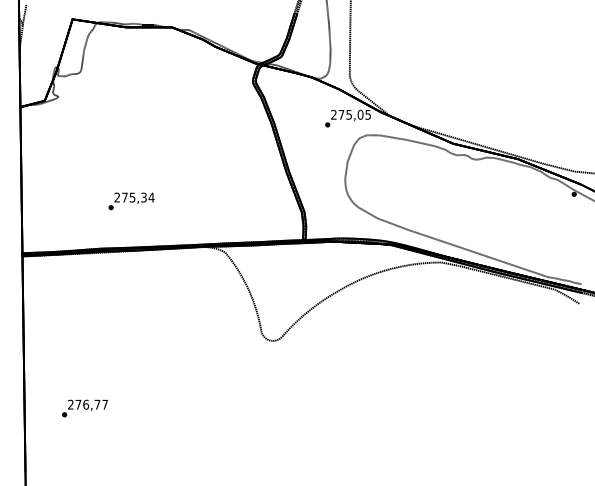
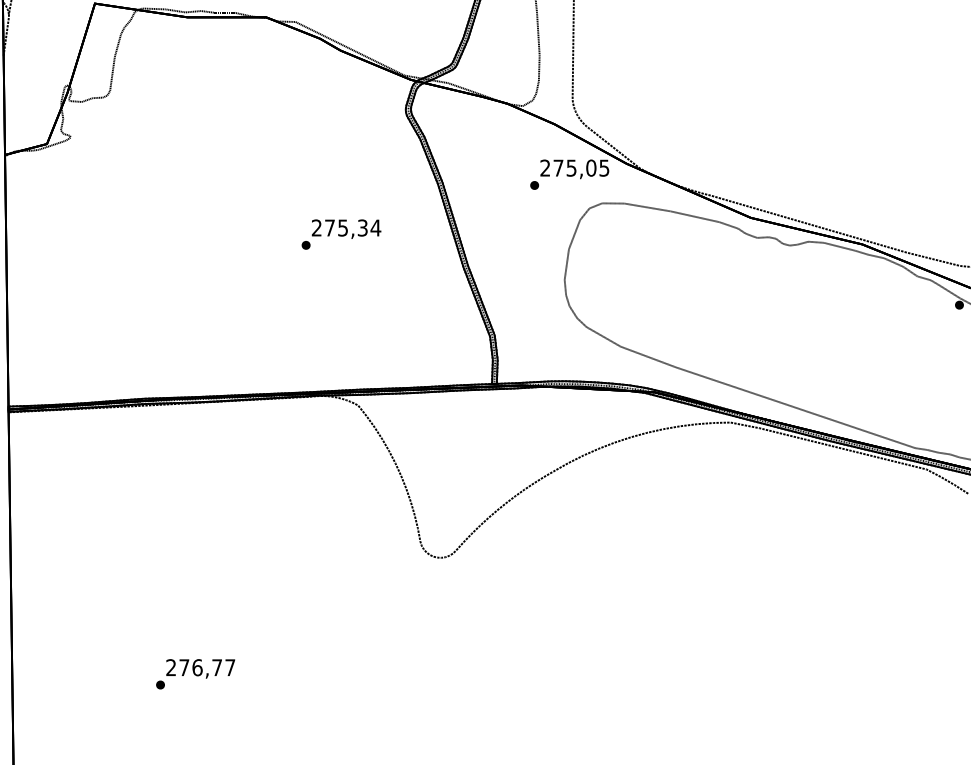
text: (131, 201) -> (341, 234), moved
text: (84, 408) -> (194, 674), moved

